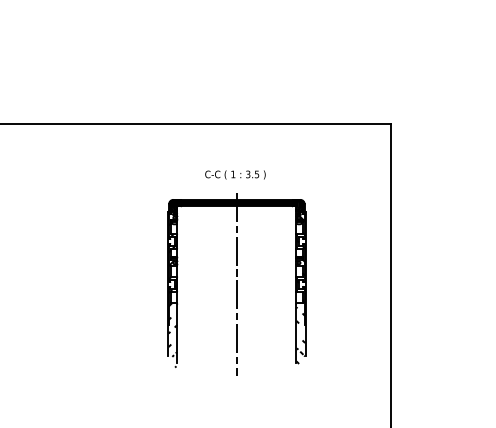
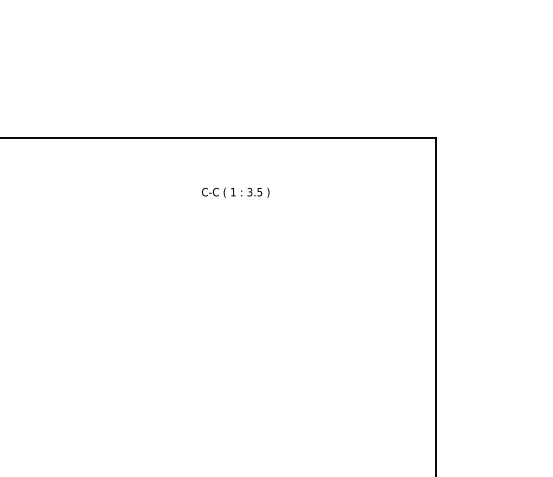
text: (235, 174) -> (235, 192), moved
part: (236, 284) -> (263, 317), removed

